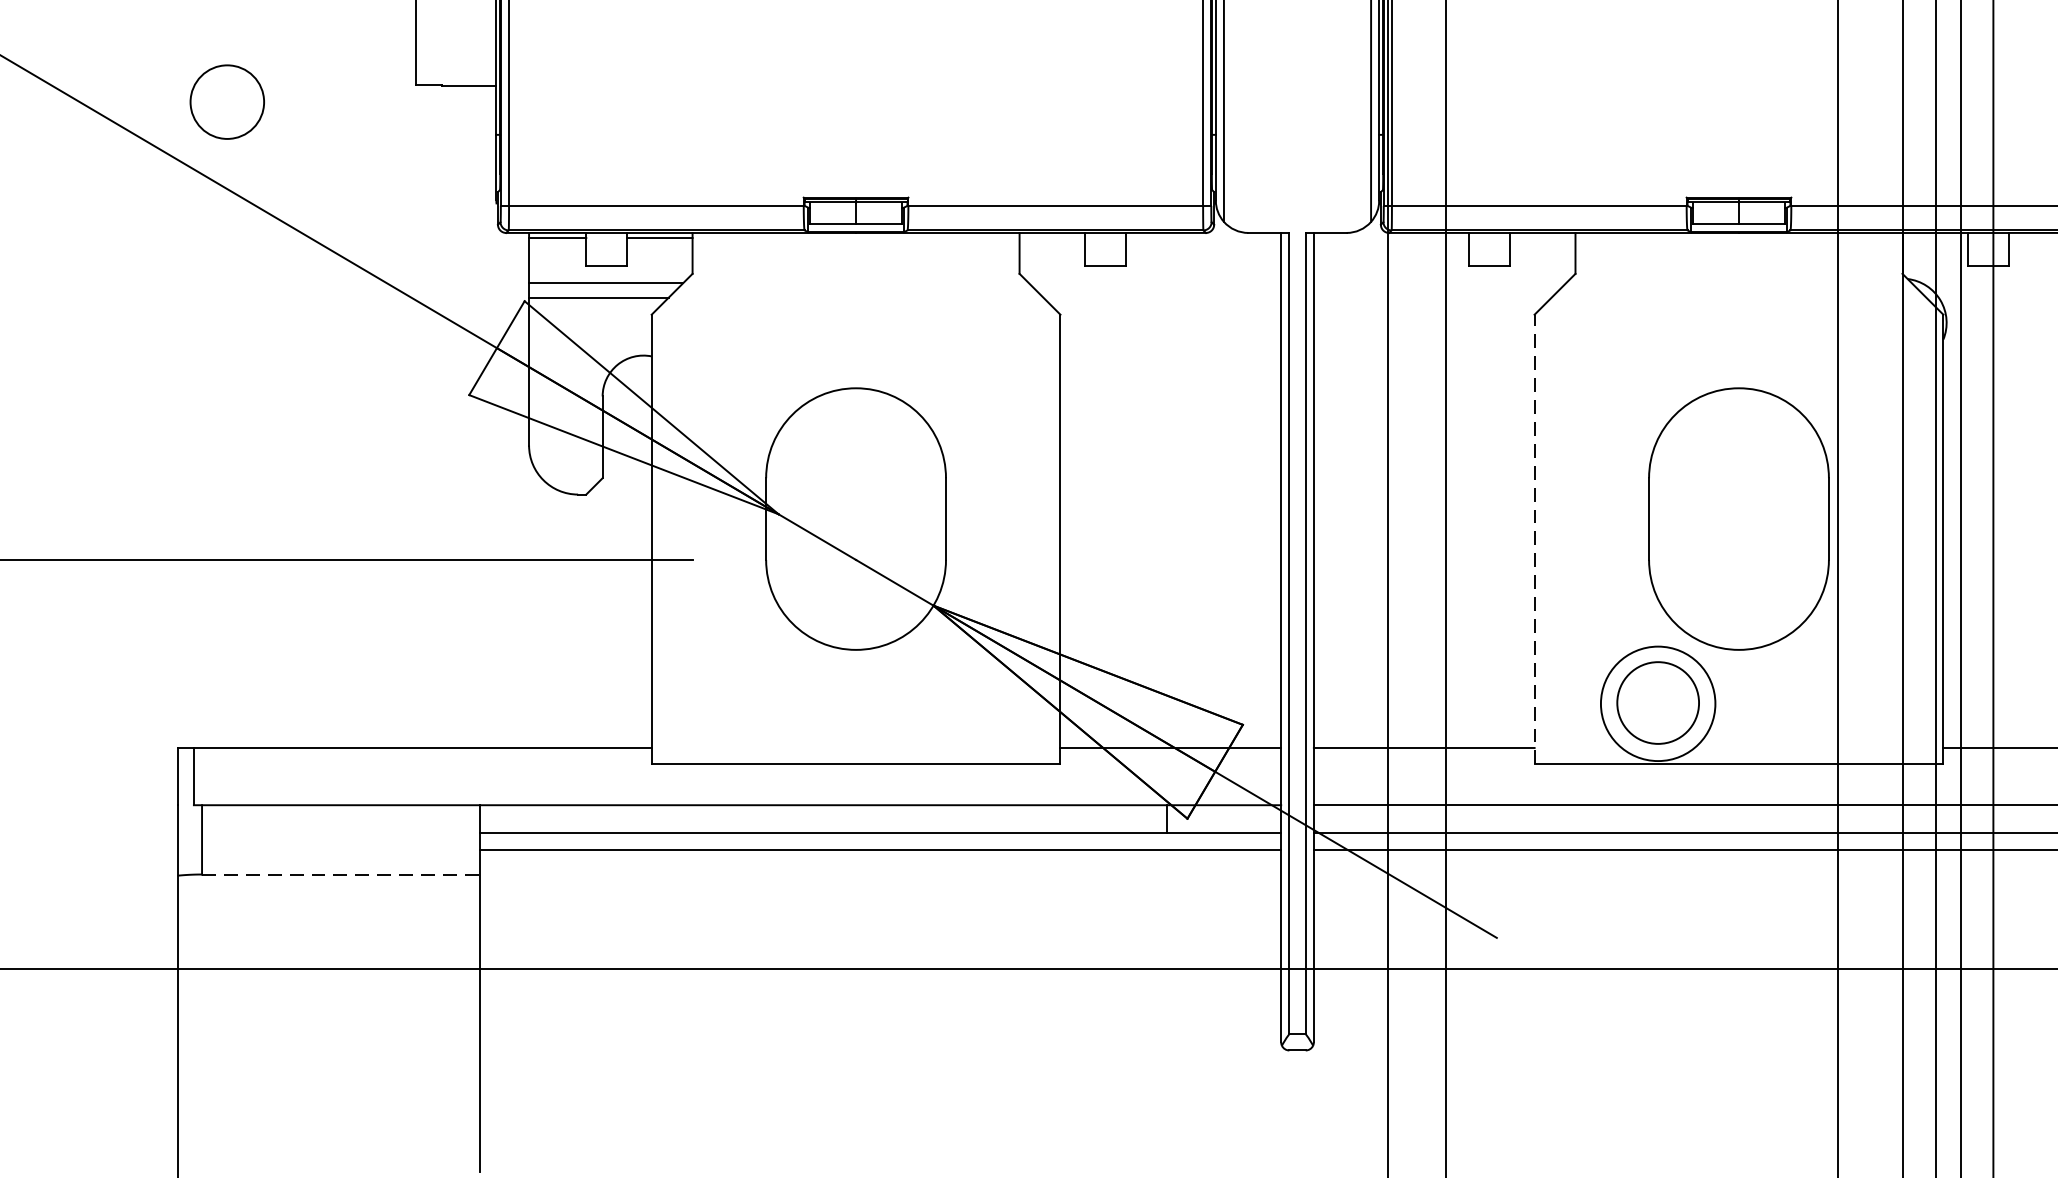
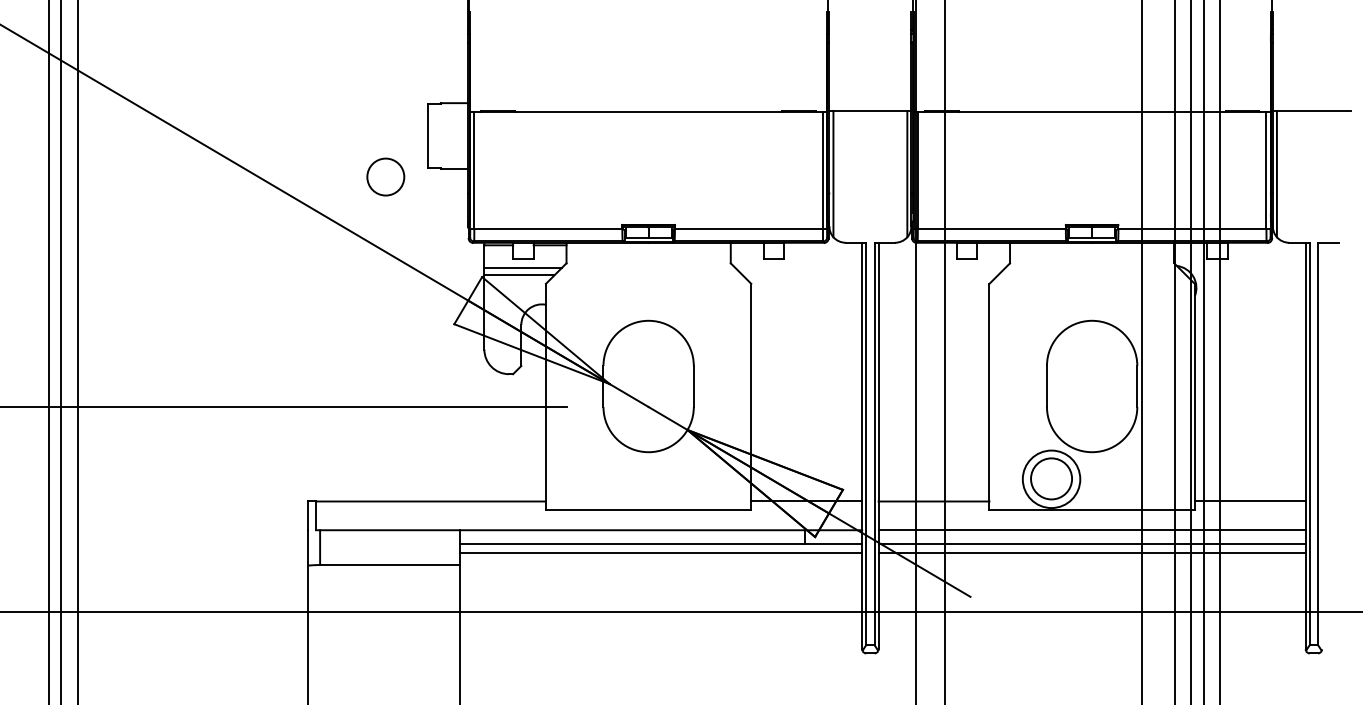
circle: (226, 100) -> (385, 176), moved
line: (1534, 538) -> (989, 396), dashed -> solid
line: (340, 875) -> (389, 565), dashed -> solid

